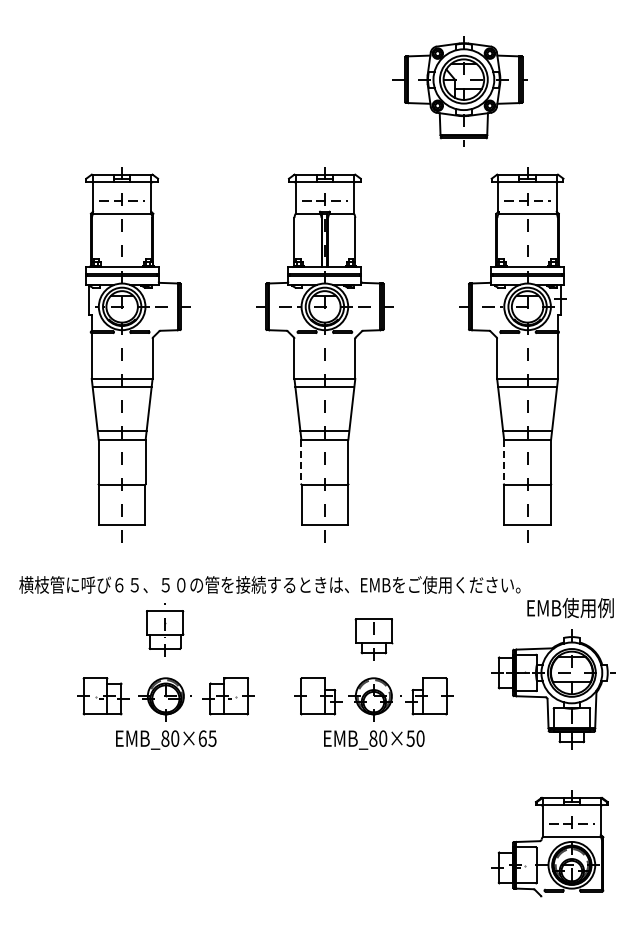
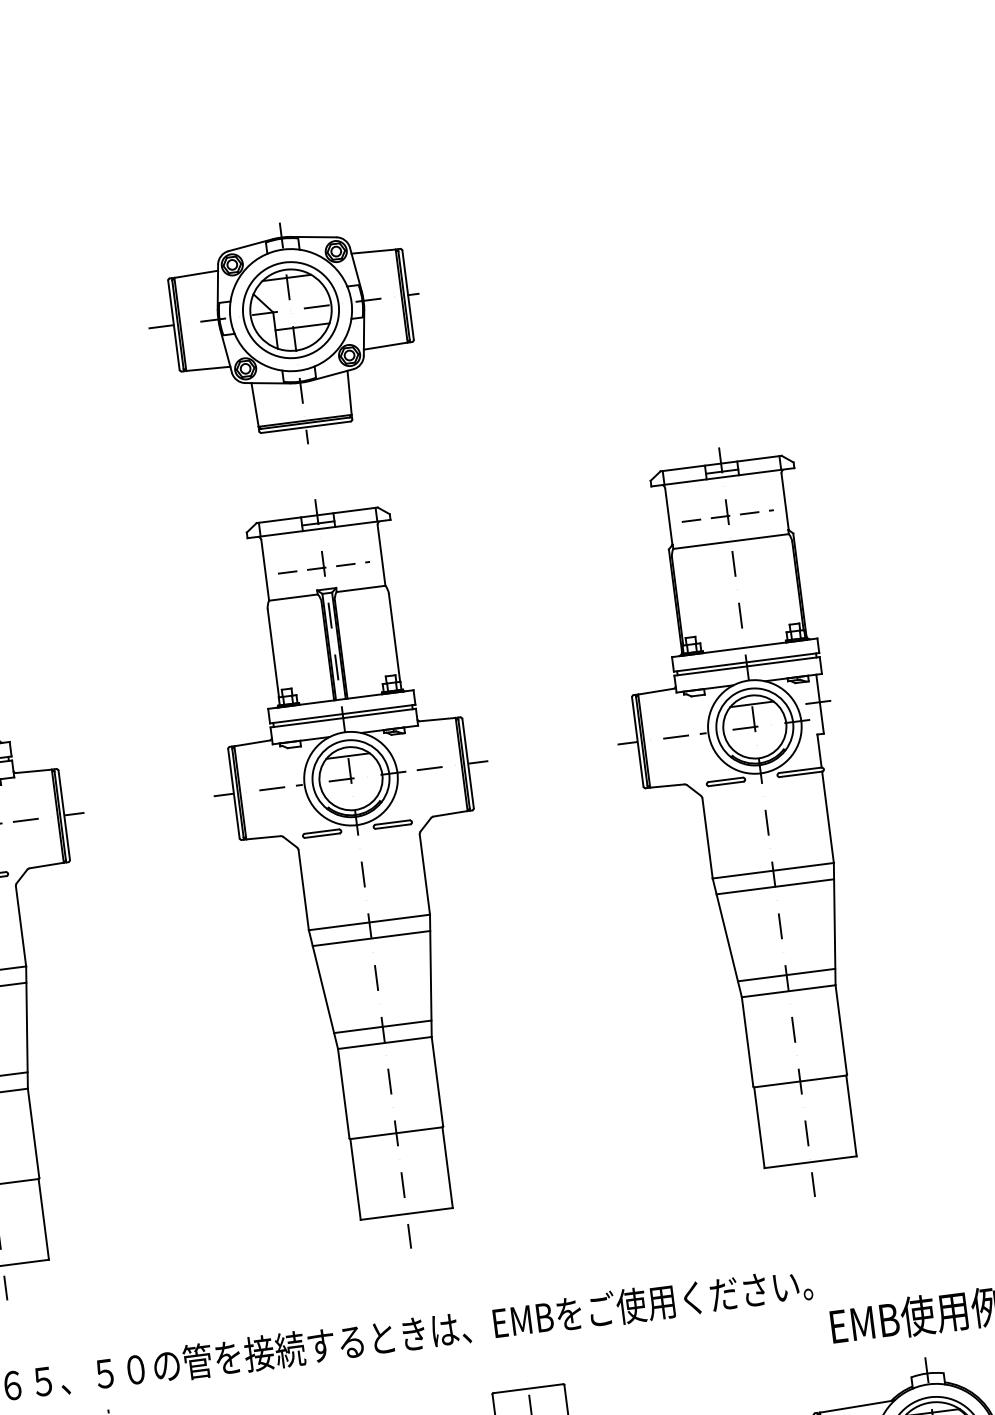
part: (459, 91) -> (285, 334), moved
line: (301, 462) -> (344, 1094), dashed -> solid
line: (504, 462) -> (748, 1042), dashed -> solid

